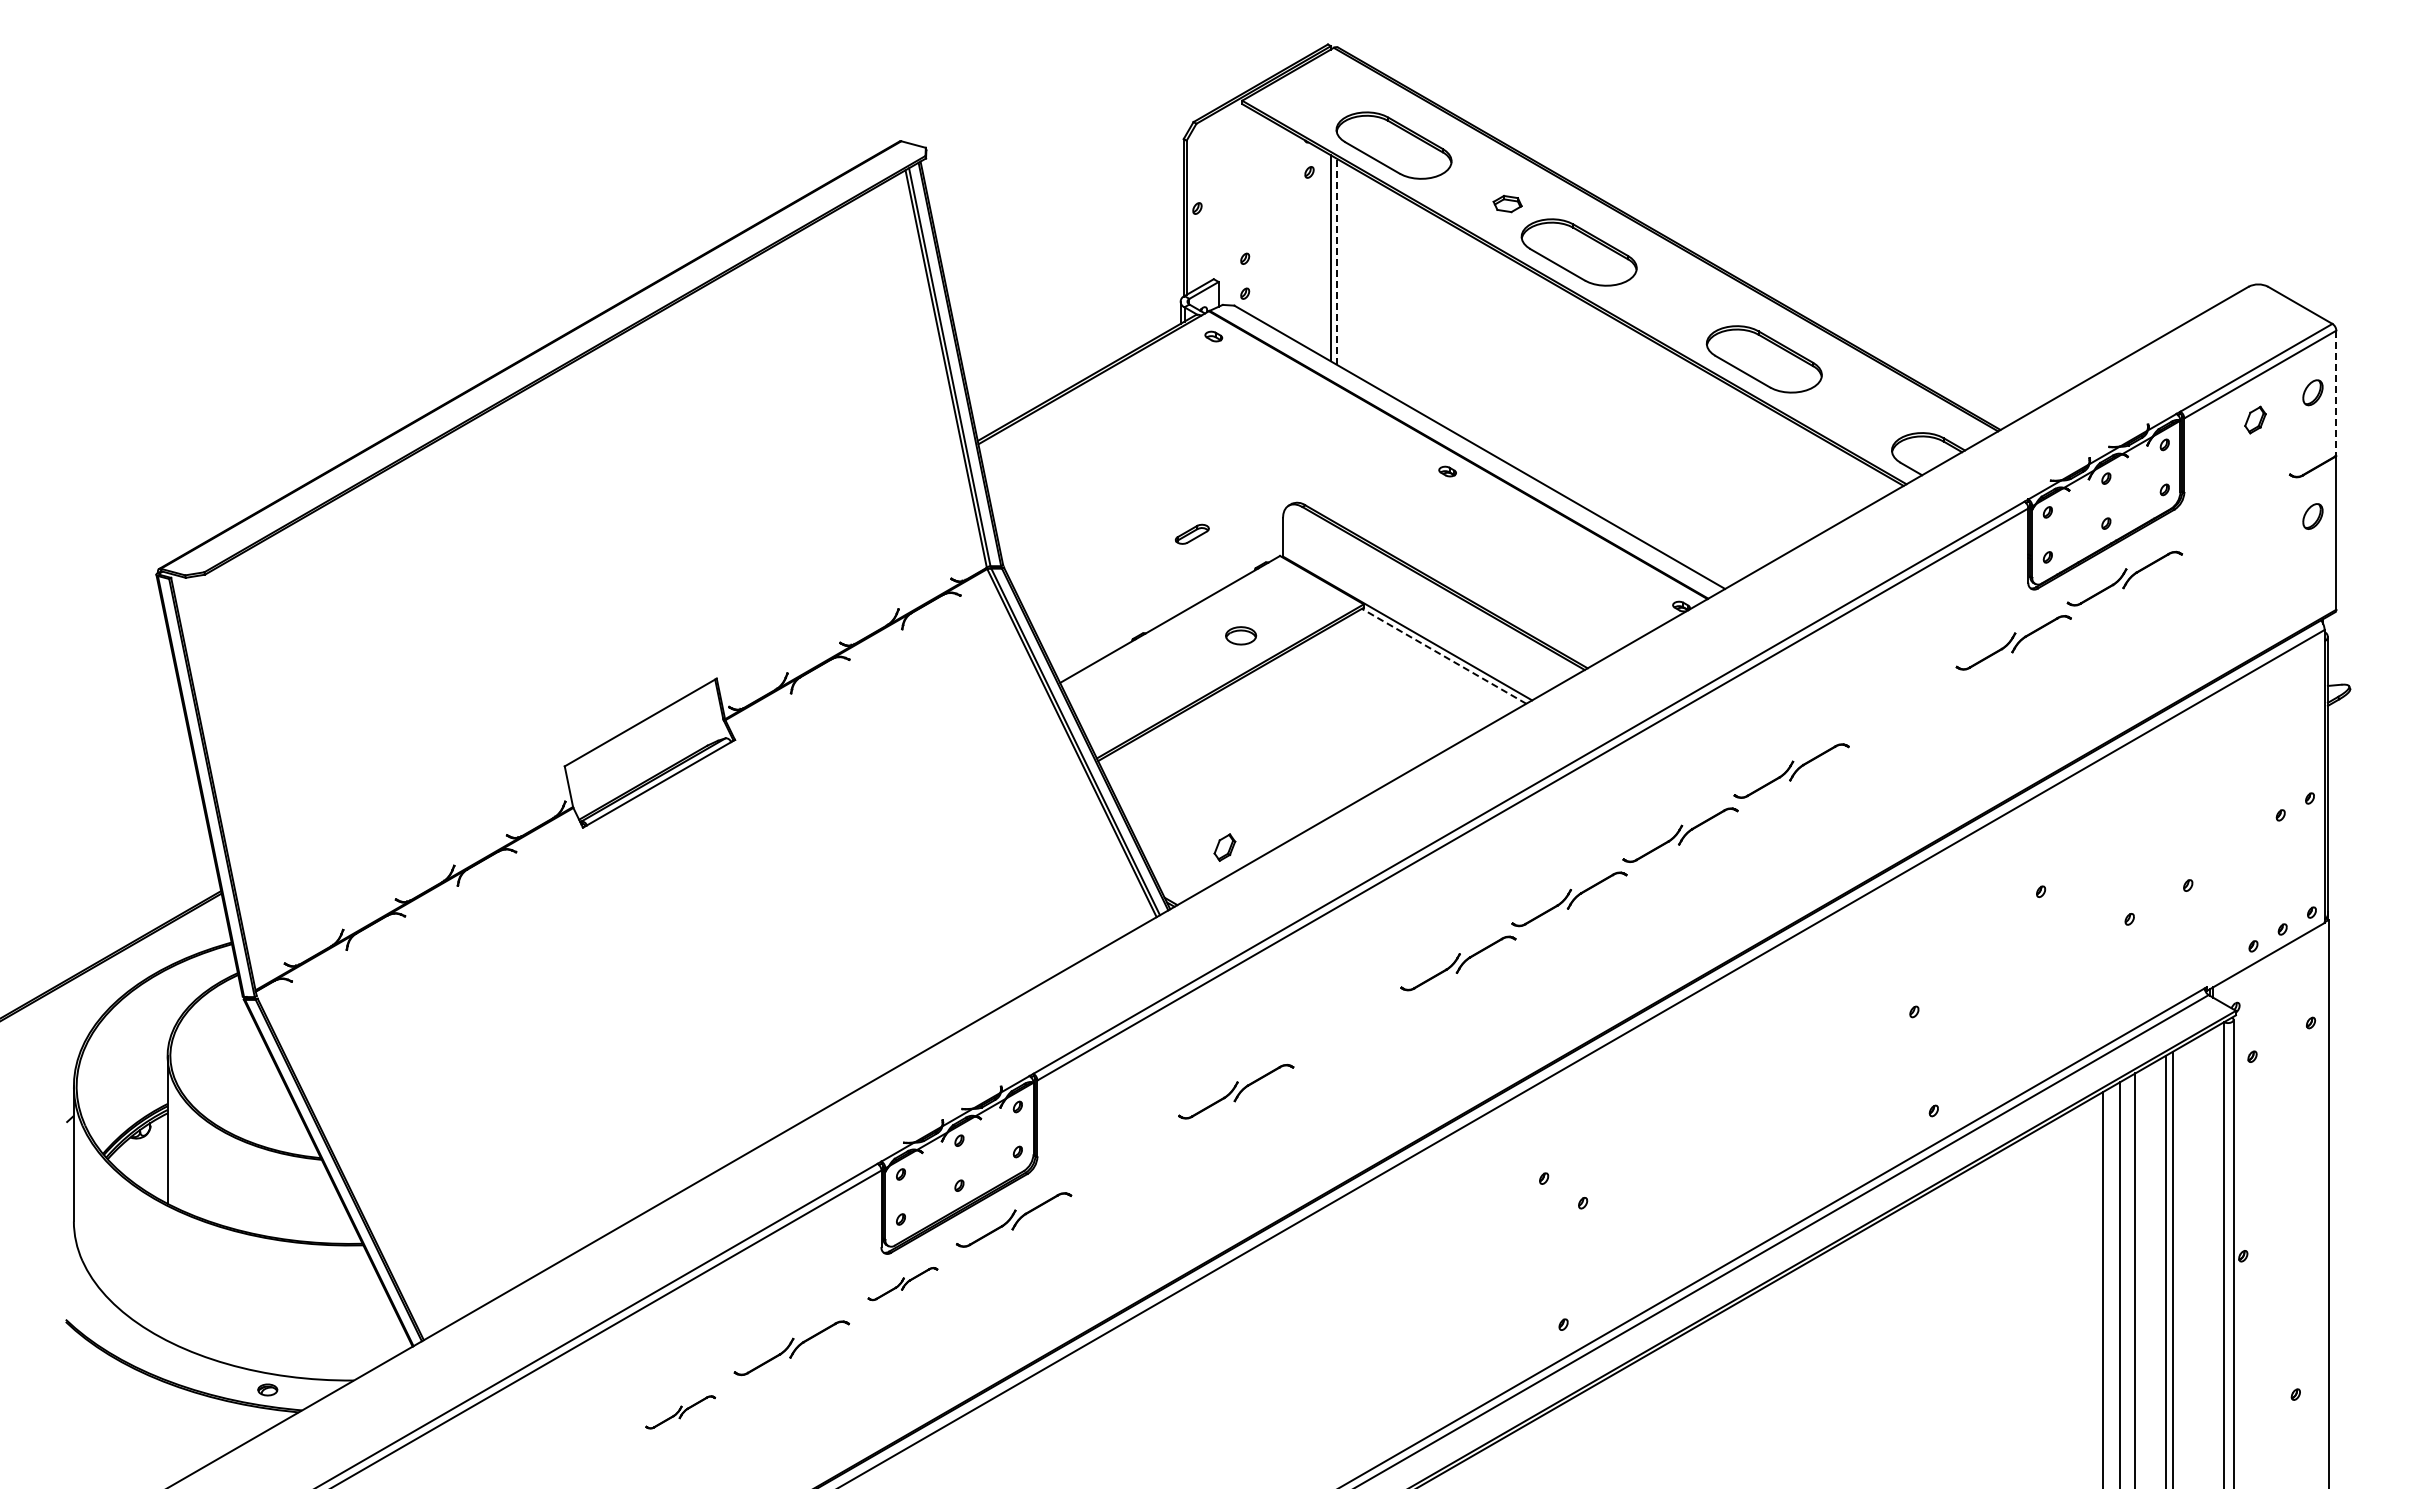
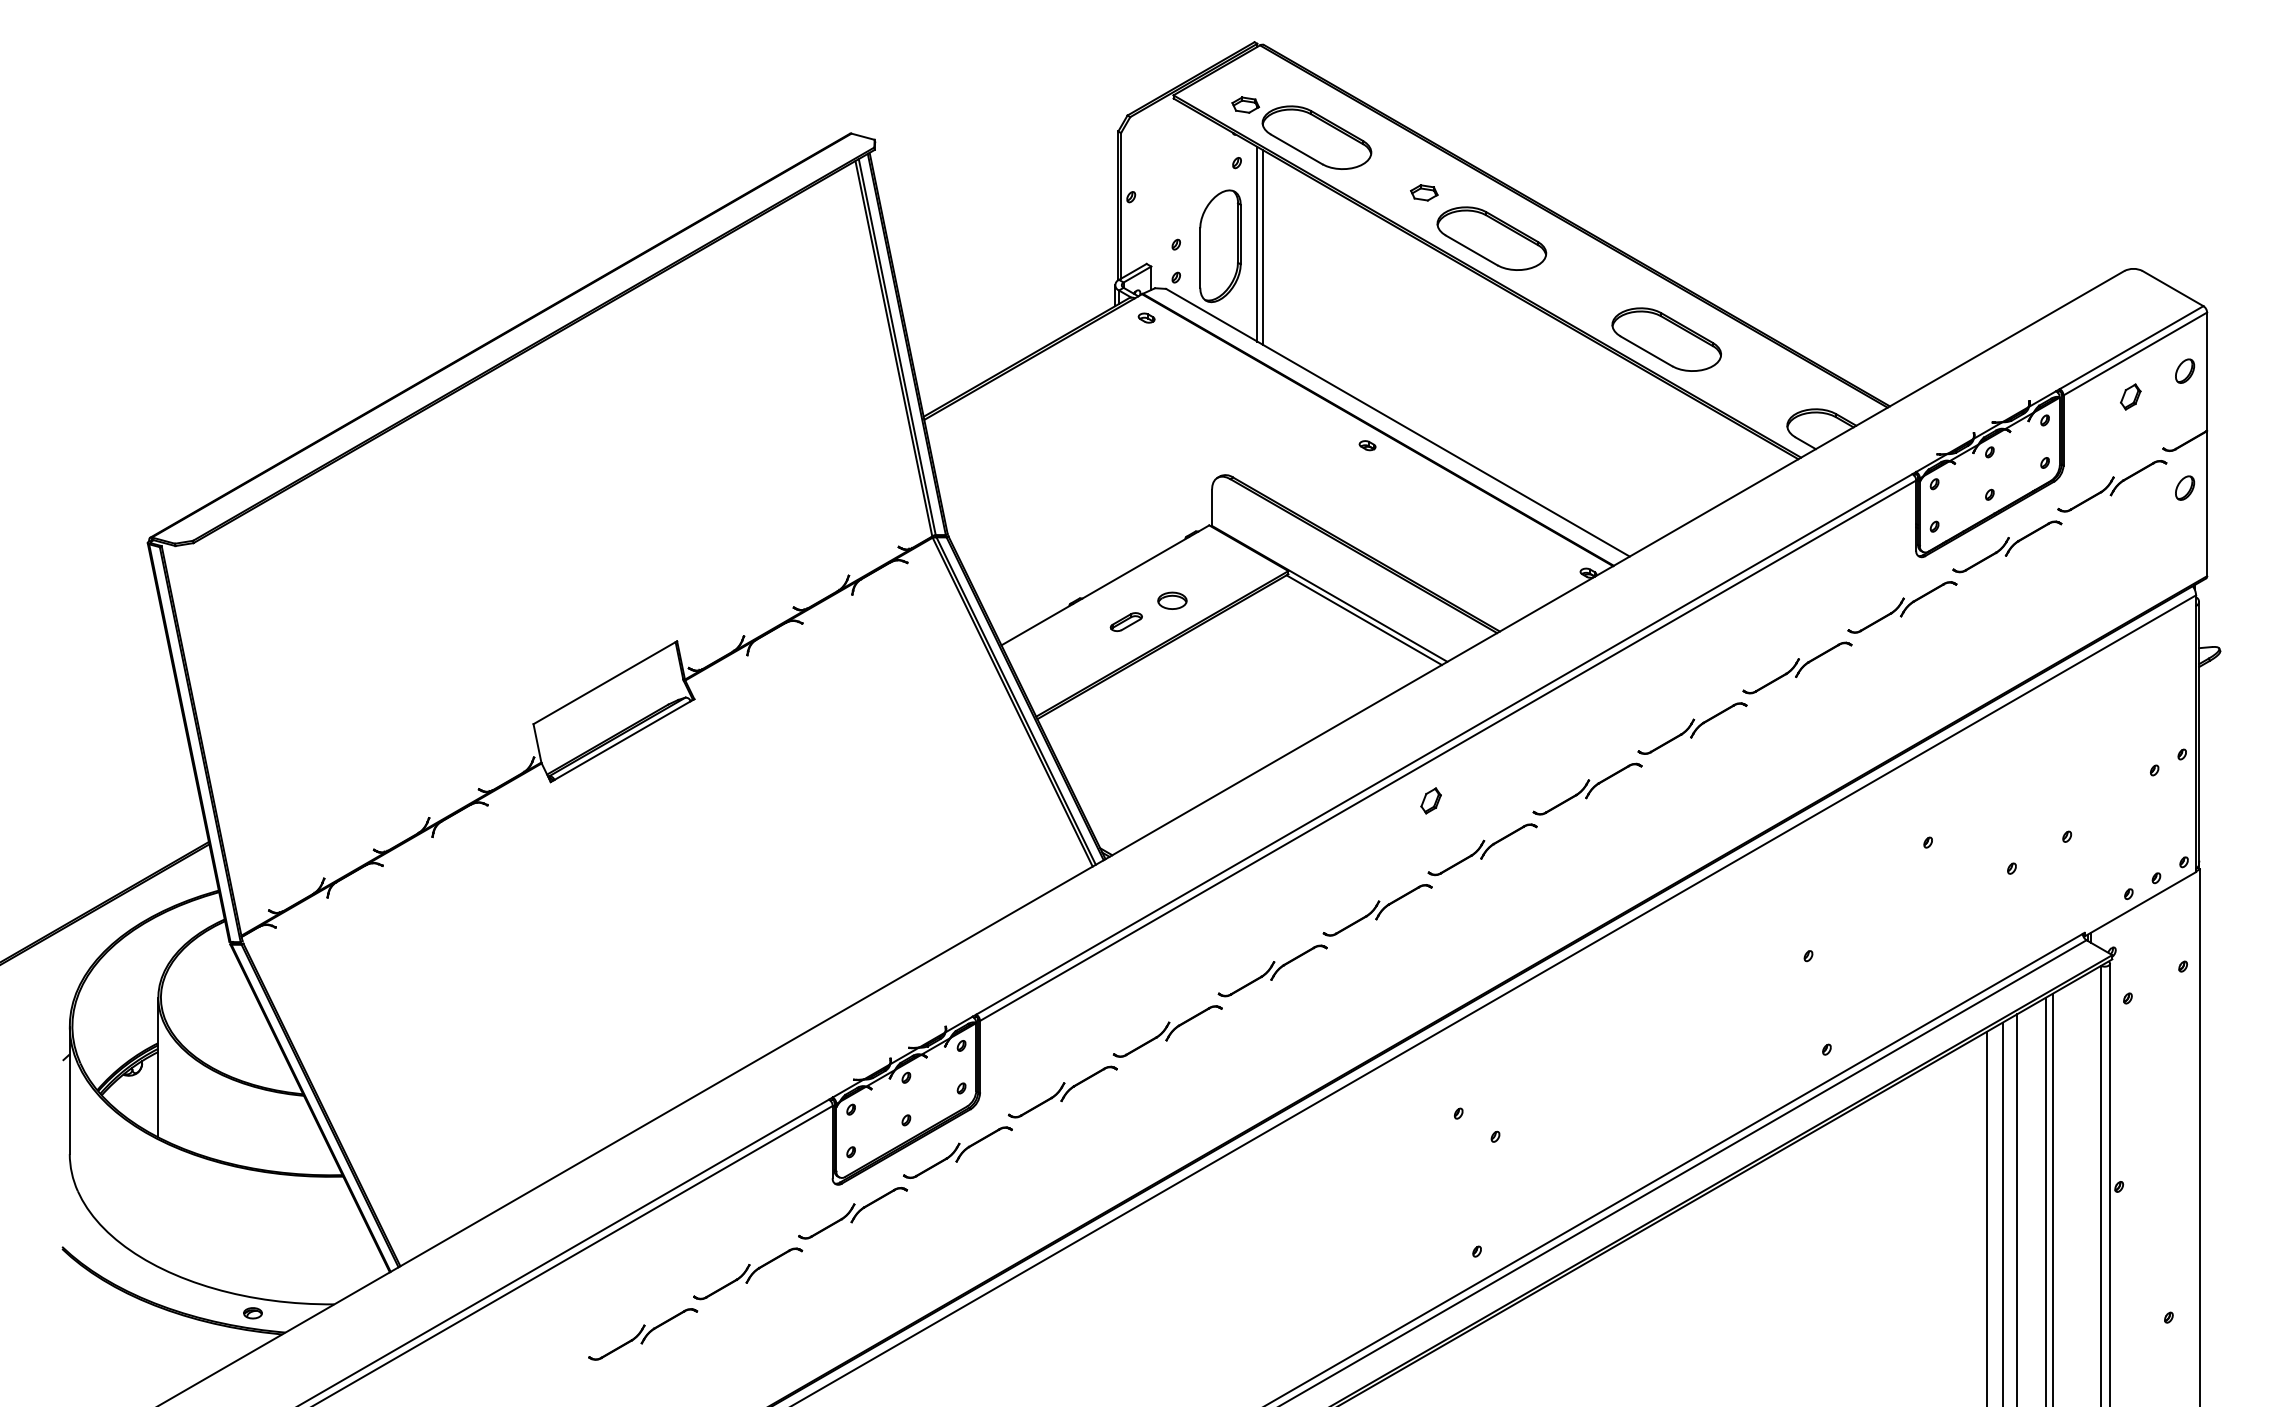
part: (1318, 111) -> (1245, 105), added
part: (1291, 260) -> (1220, 246), added
line: (1336, 261) -> (1262, 247), dashed -> solid
line: (2336, 393) -> (2207, 371), dashed -> solid
part: (2235, 514) -> (2111, 486), added
part: (1191, 533) -> (1125, 621), moved
line: (1444, 656) -> (1364, 620), dashed -> solid
part: (1902, 706) -> (1797, 667), added
part: (1224, 847) -> (1430, 800), moved
part: (1347, 1027) -> (1272, 970), added
part: (1125, 1155) -> (1063, 1091), added
part: (902, 1283) -> (852, 1212), size x1.67
part: (680, 1412) -> (642, 1334), size x1.67

